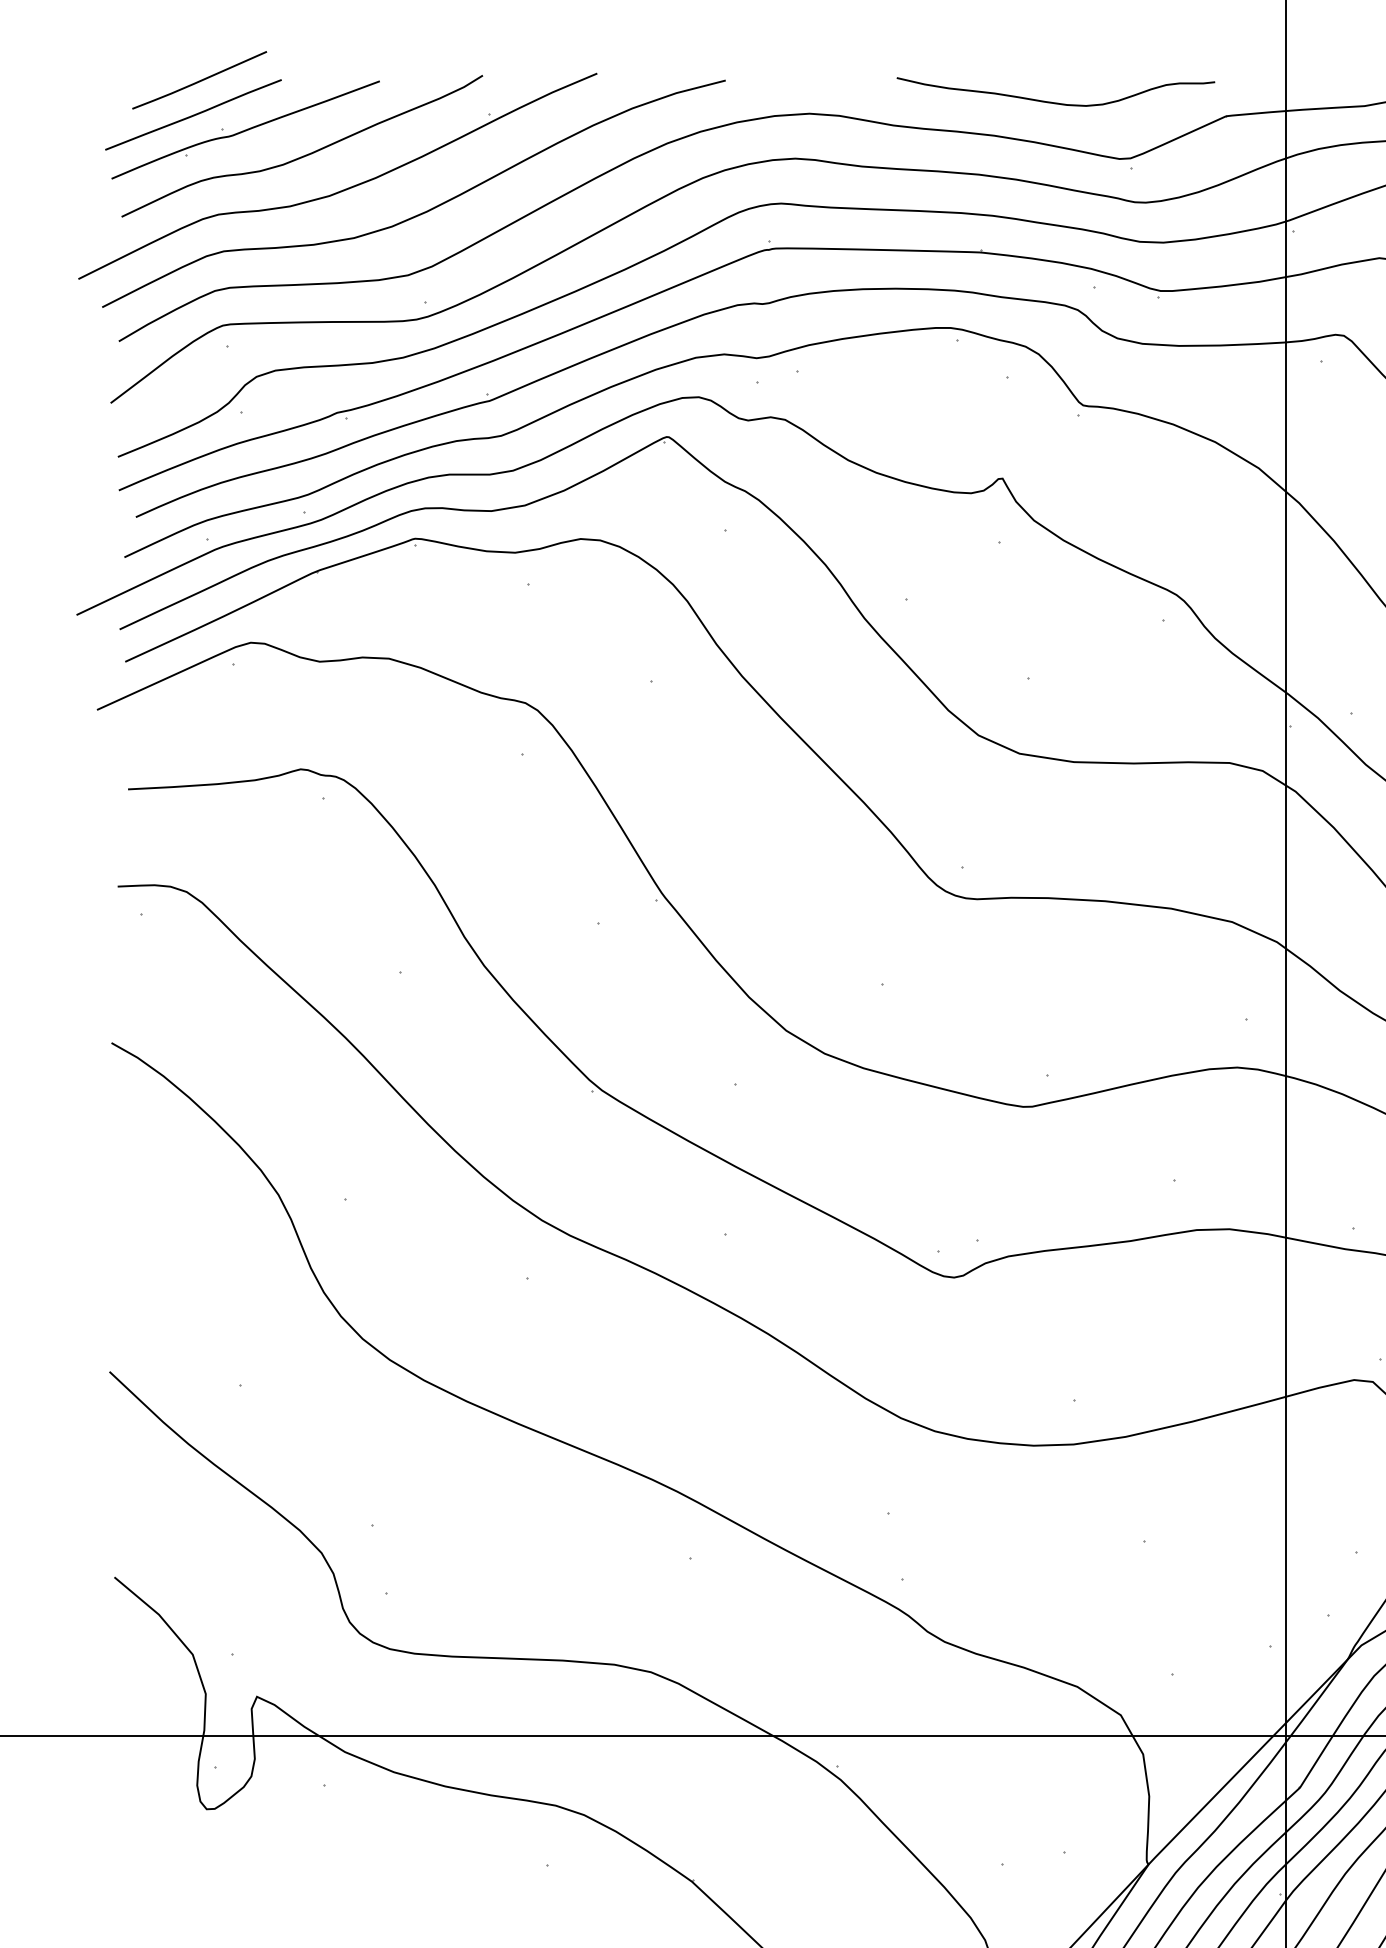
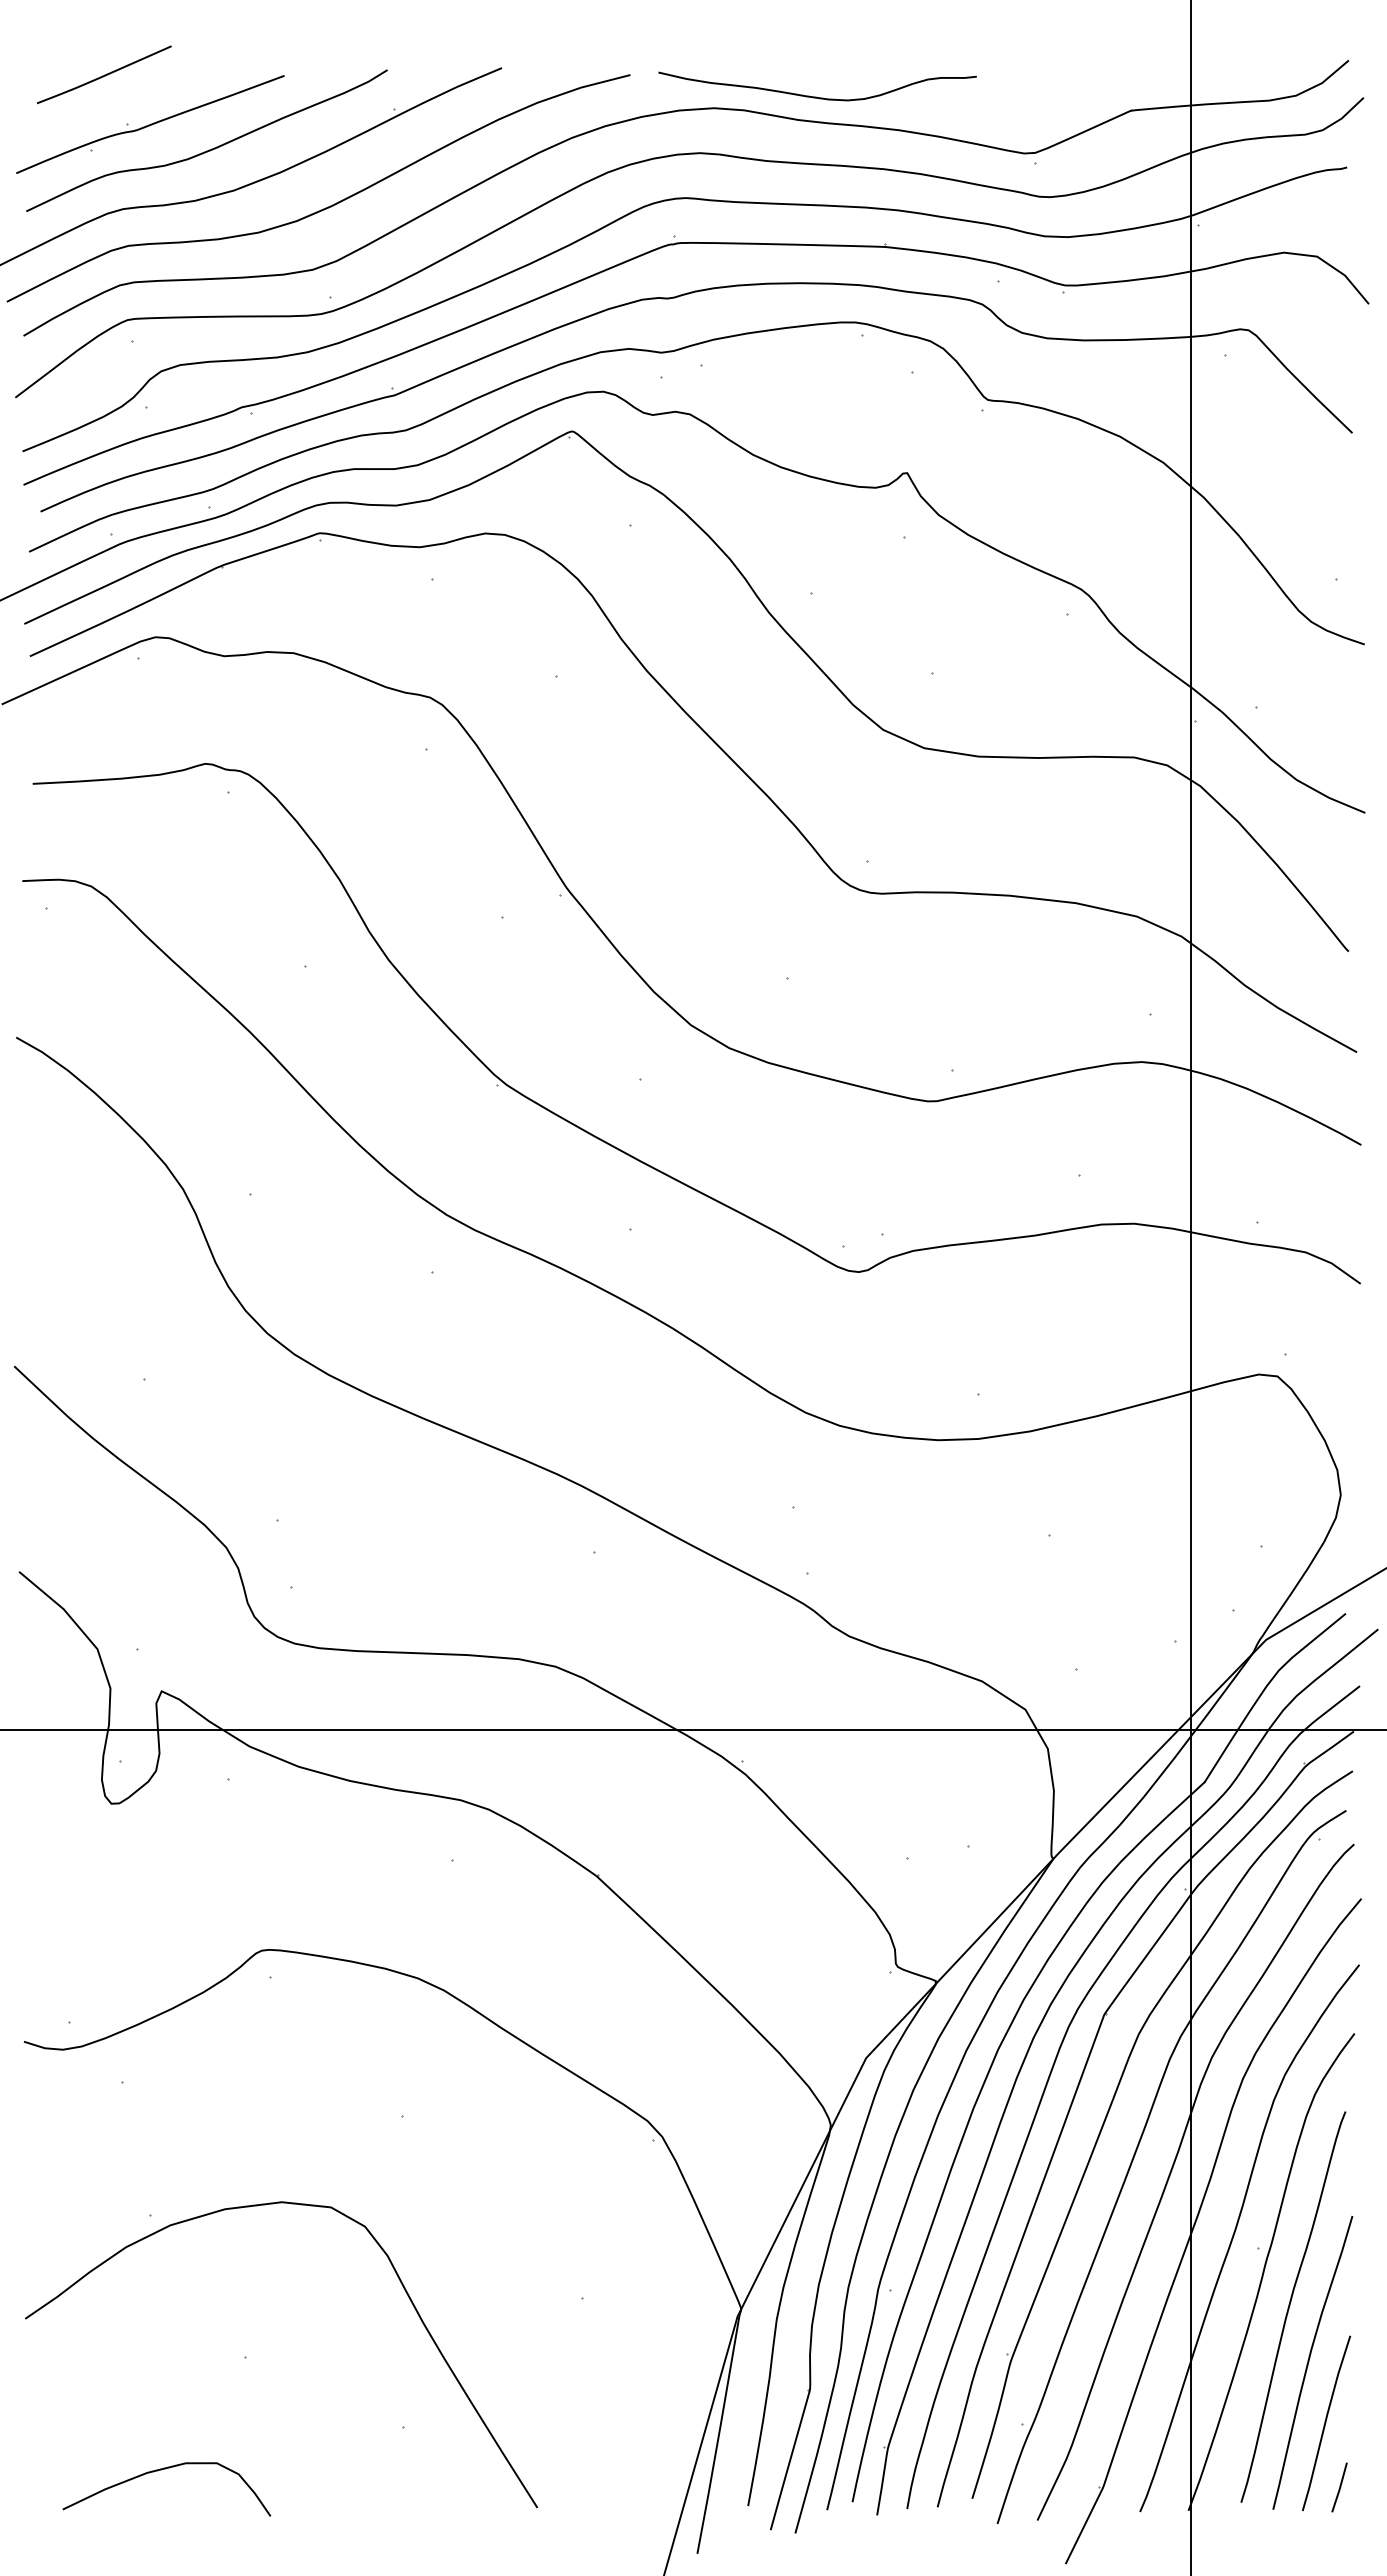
curve: (1054, 102) -> (816, 96), moved
line: (192, 115) -> (97, 109), removed

